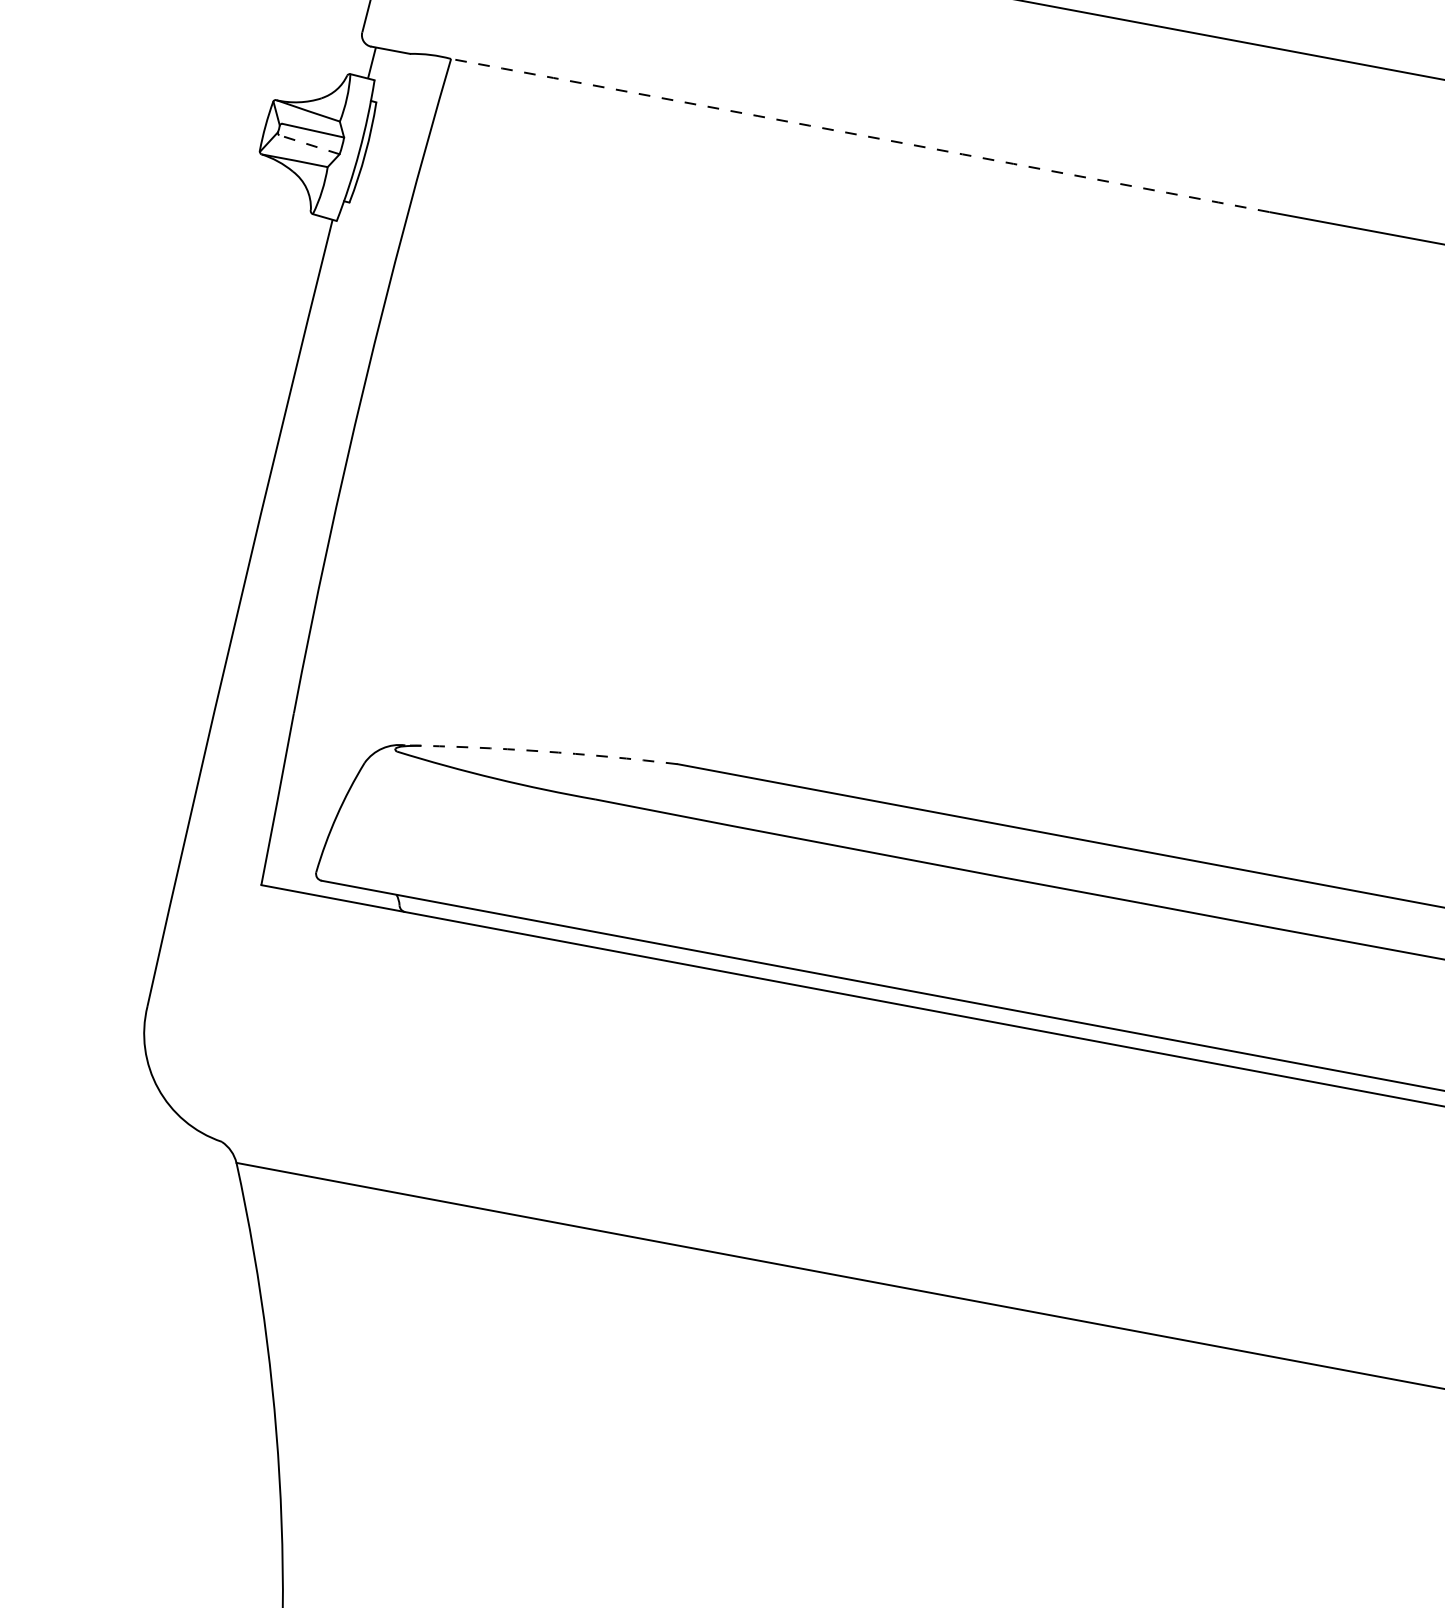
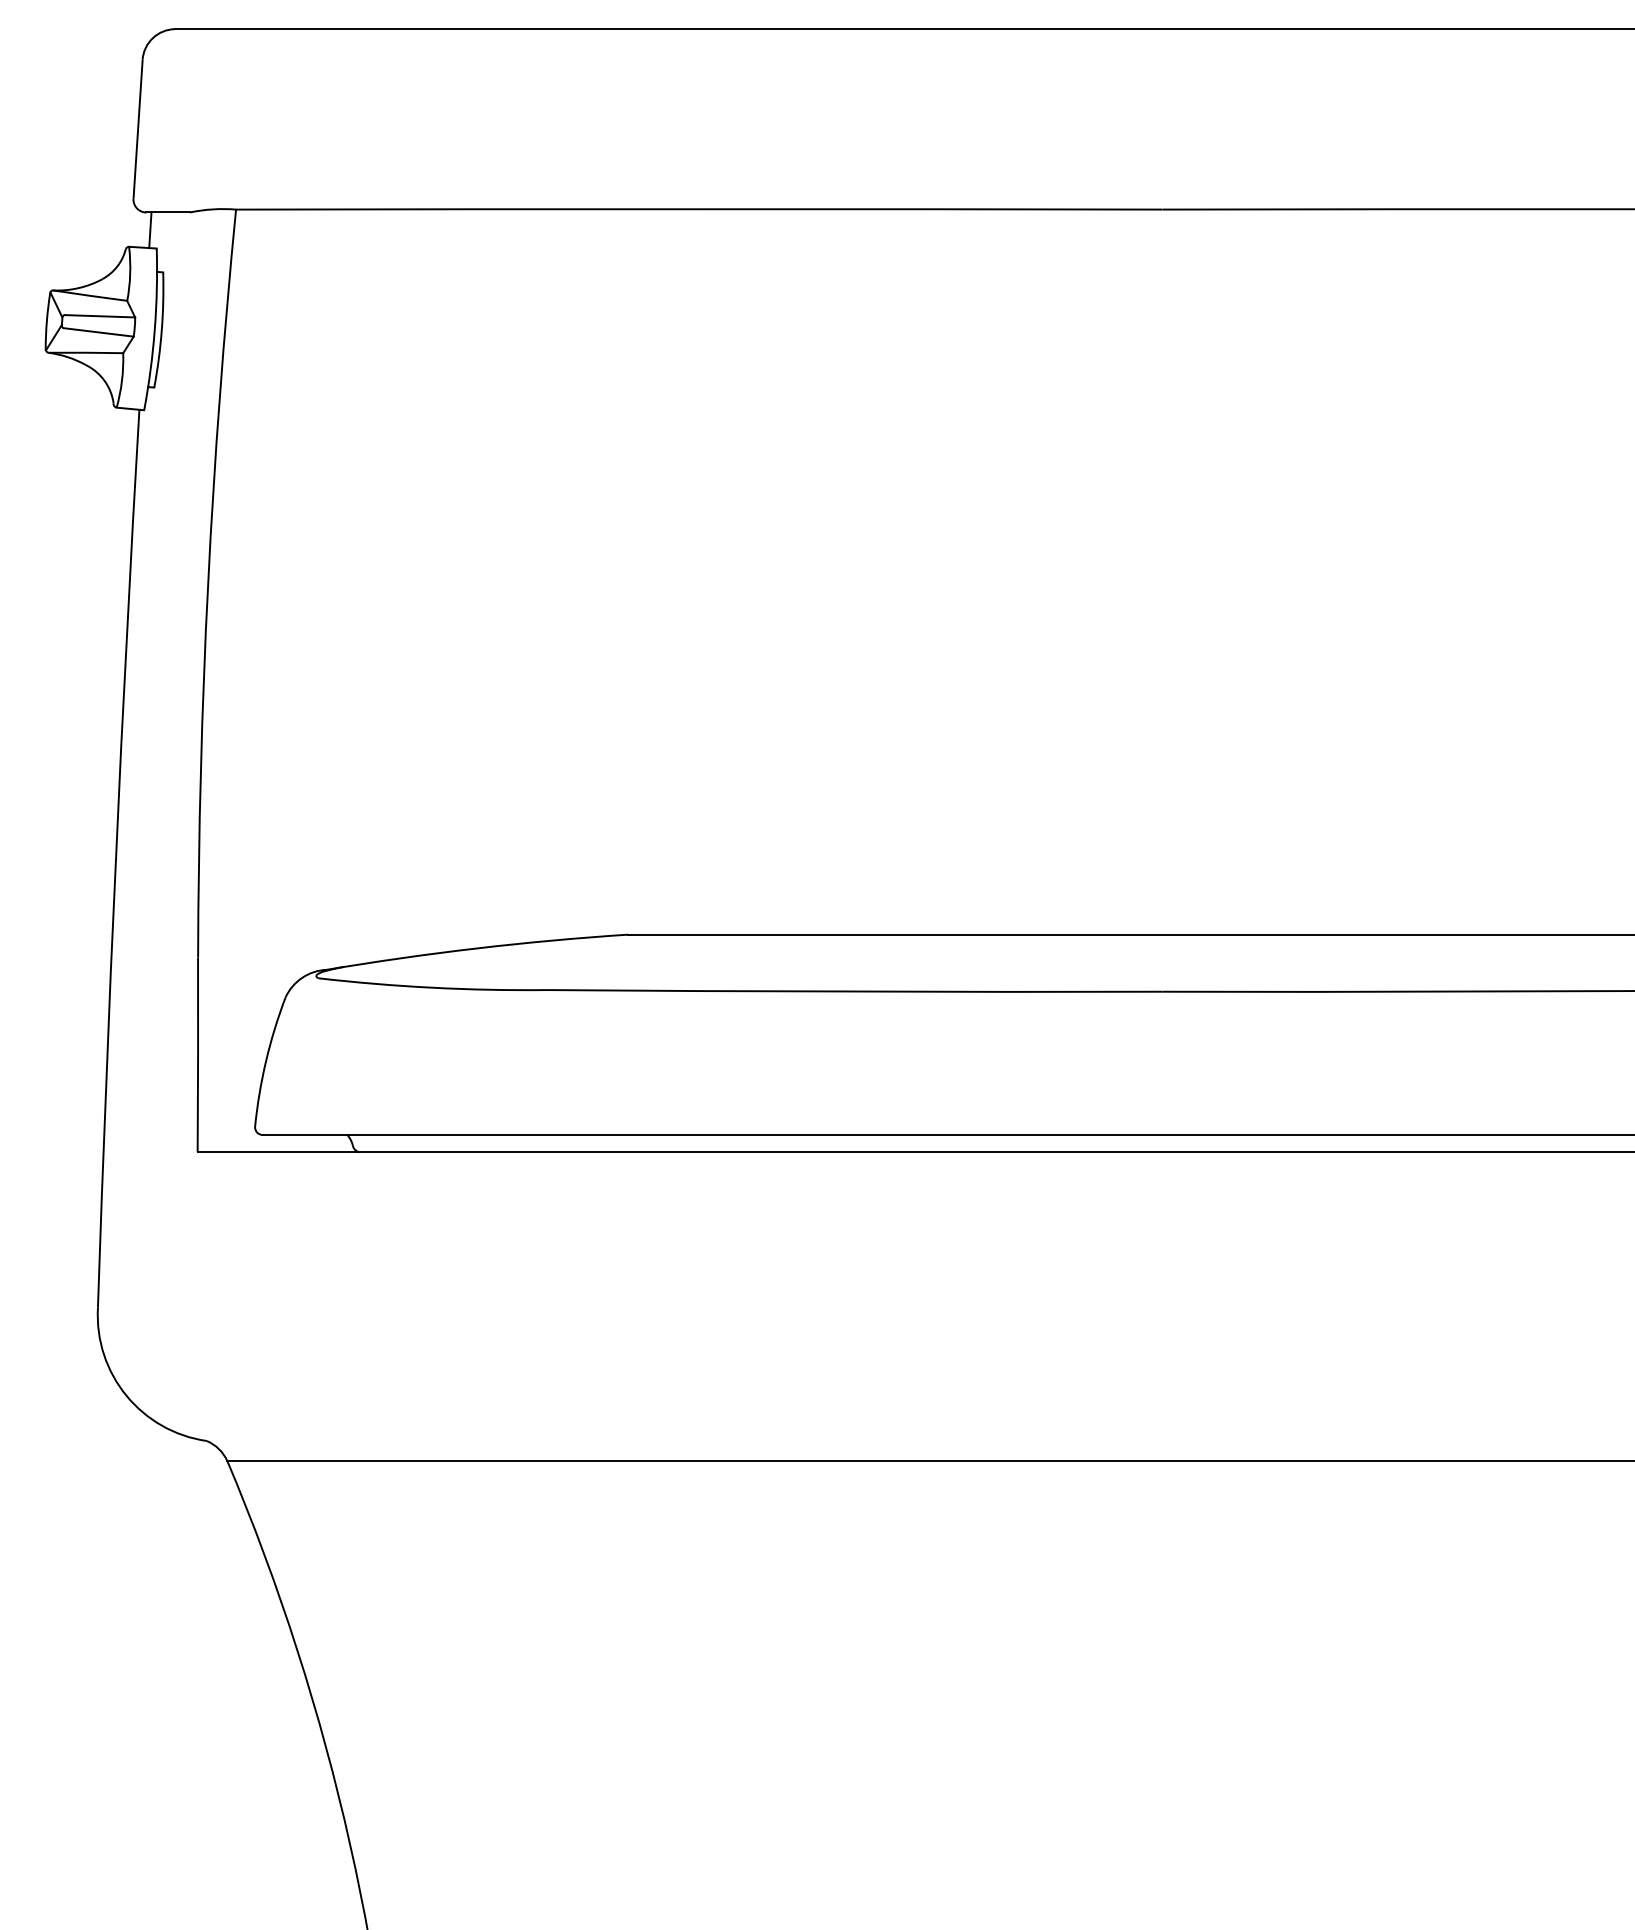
arc: (860, 135) -> (699, 209), dashed -> solid
line: (309, 144) -> (98, 332), dashed -> solid
arc: (541, 751) -> (476, 948), dashed -> solid

